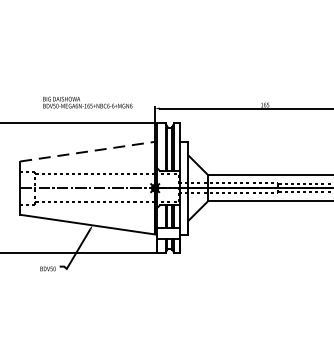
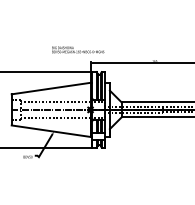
text: (88, 101) -> (78, 49), moved
line: (88, 151) -> (51, 88), dashed -> solid

